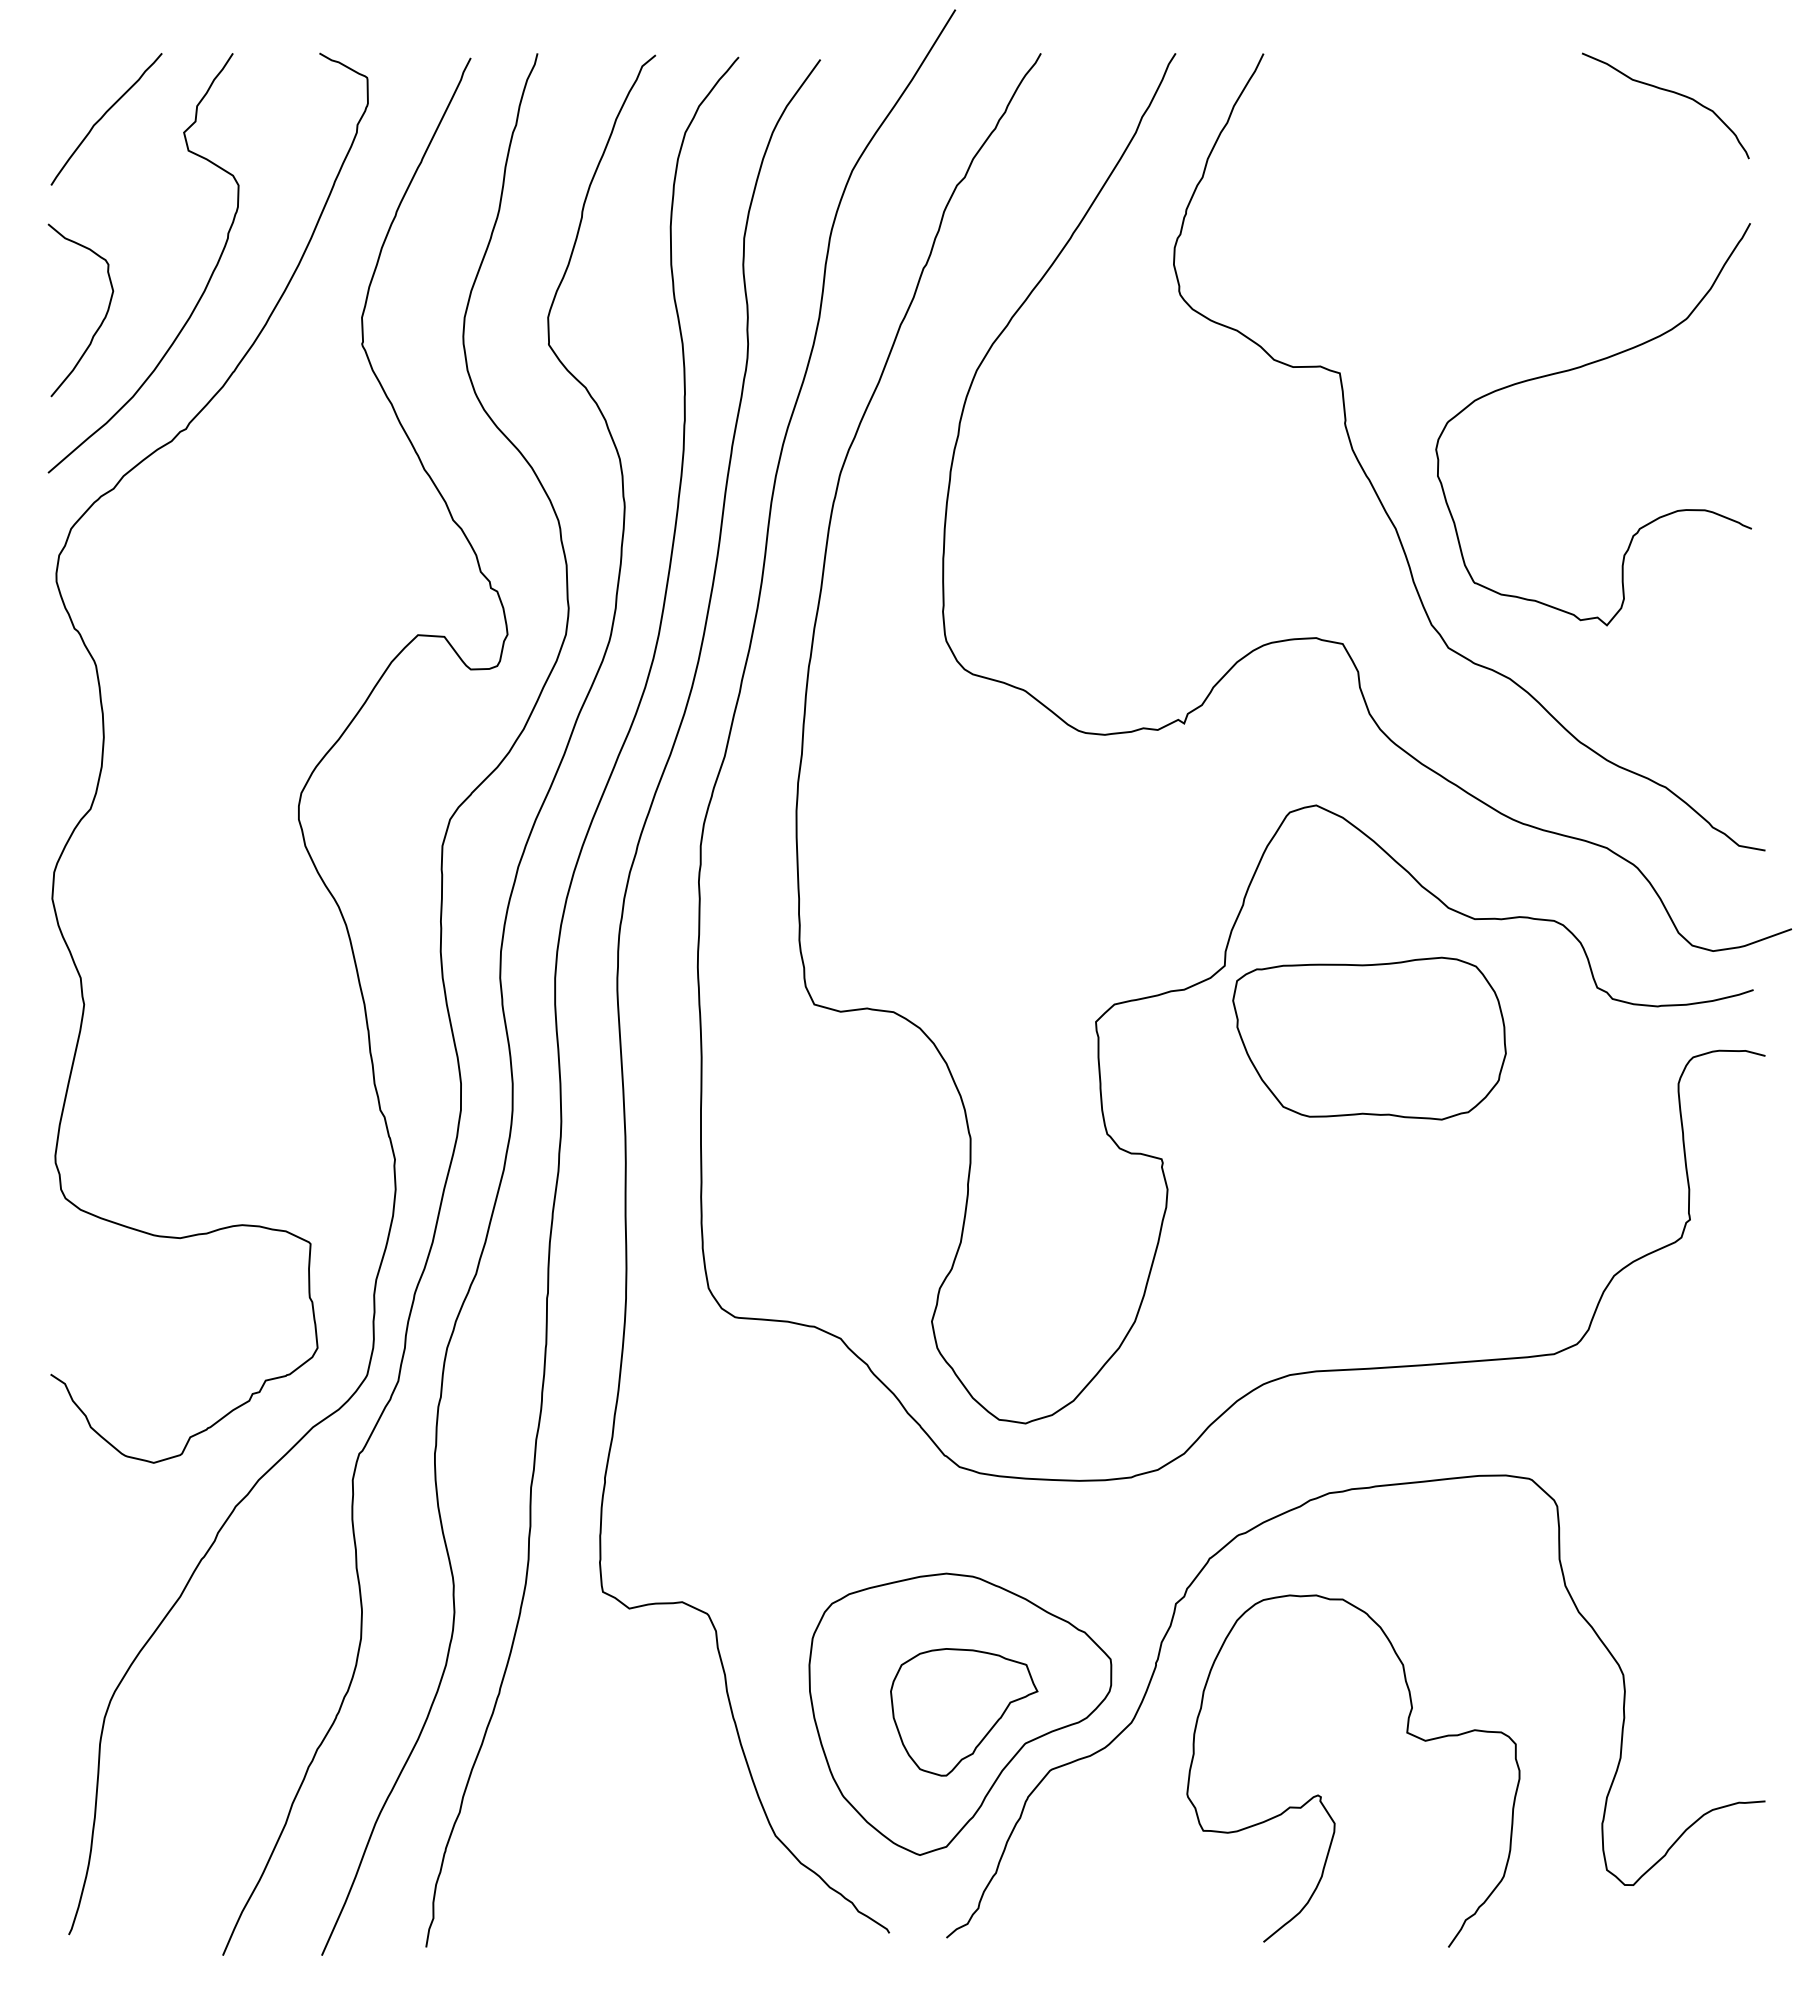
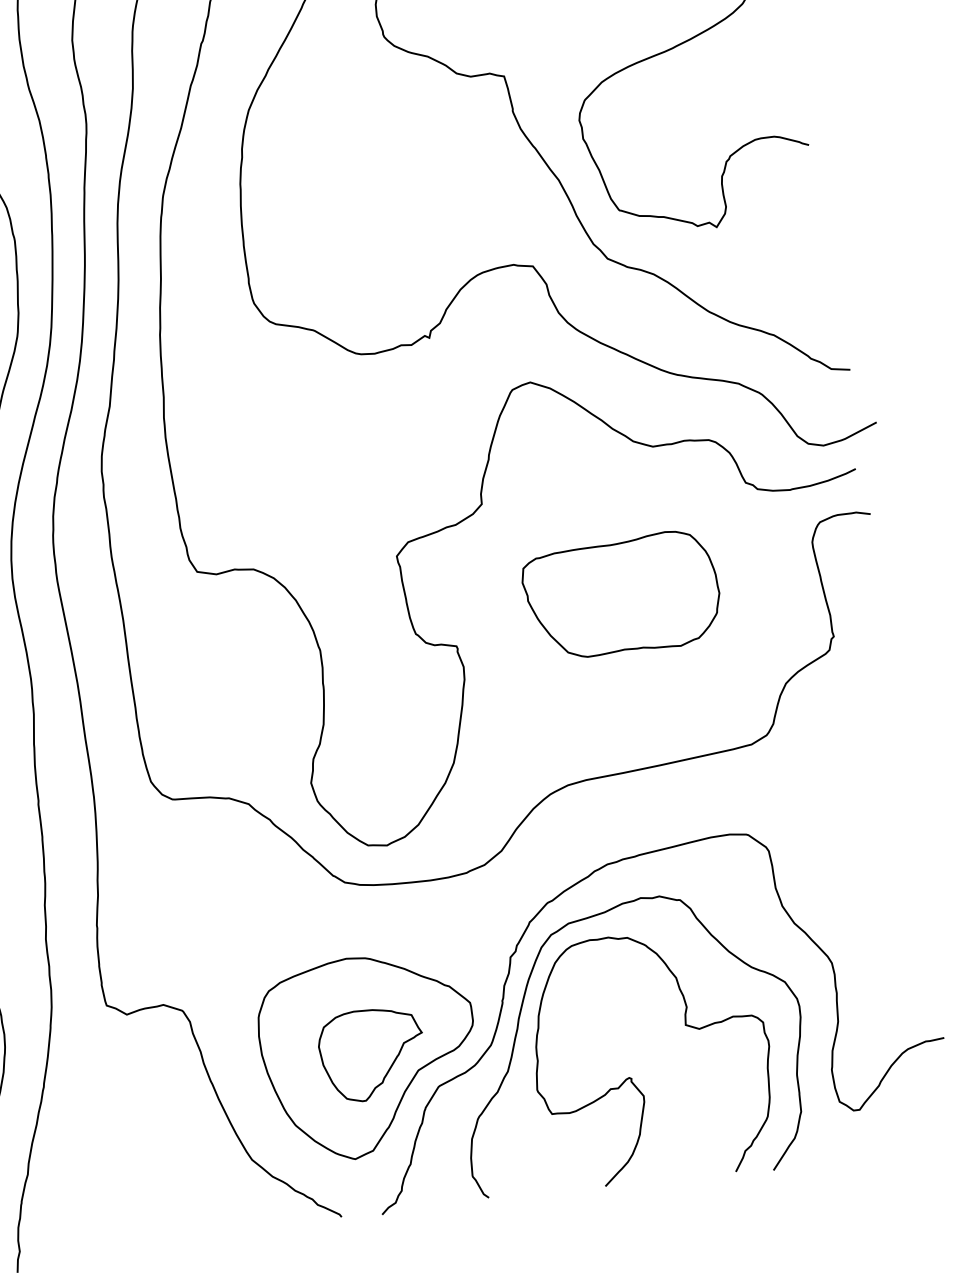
part: (1369, 1038) -> (622, 596), moved
curve: (1174, 1699) -> (518, 1024), added

